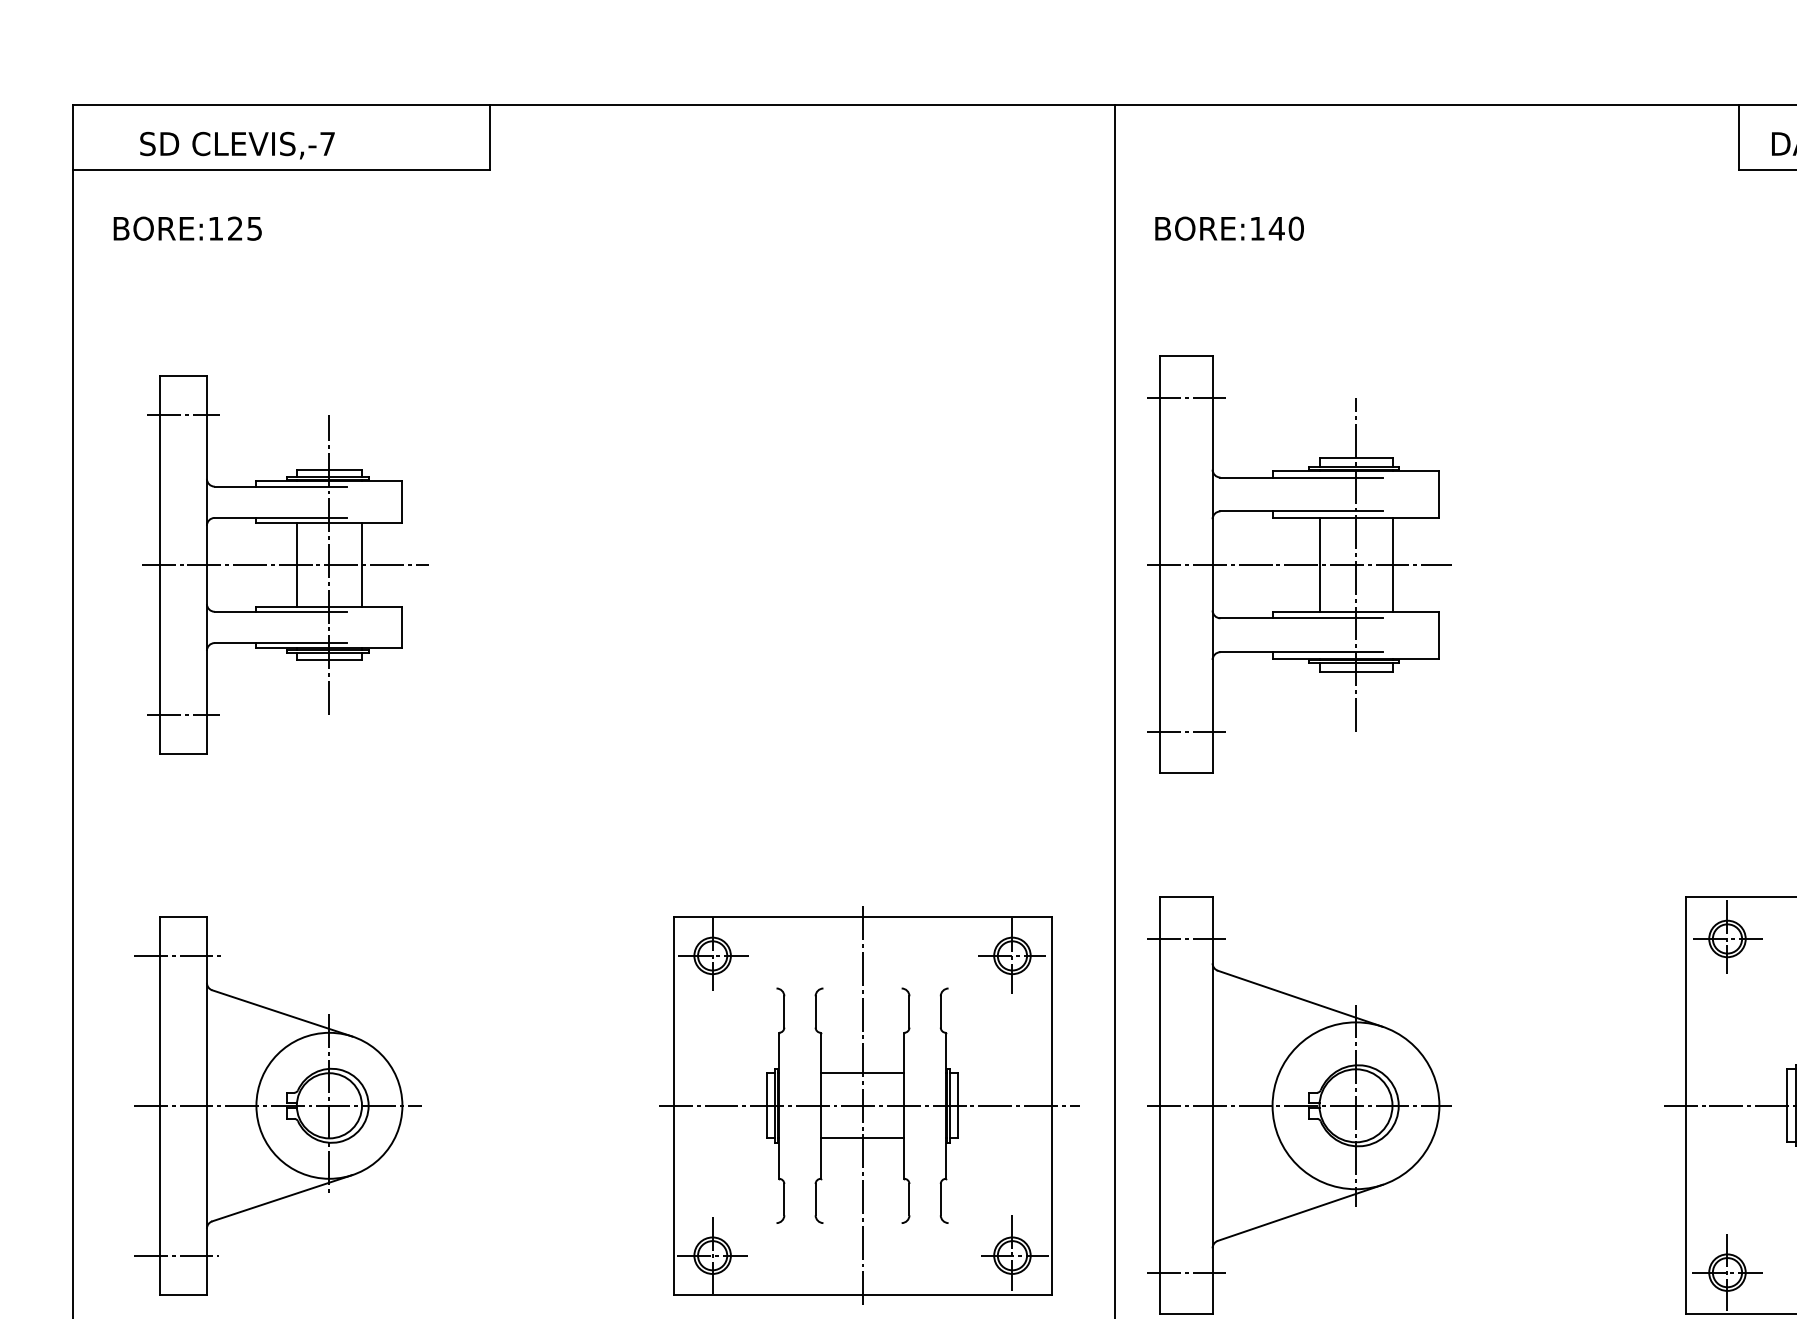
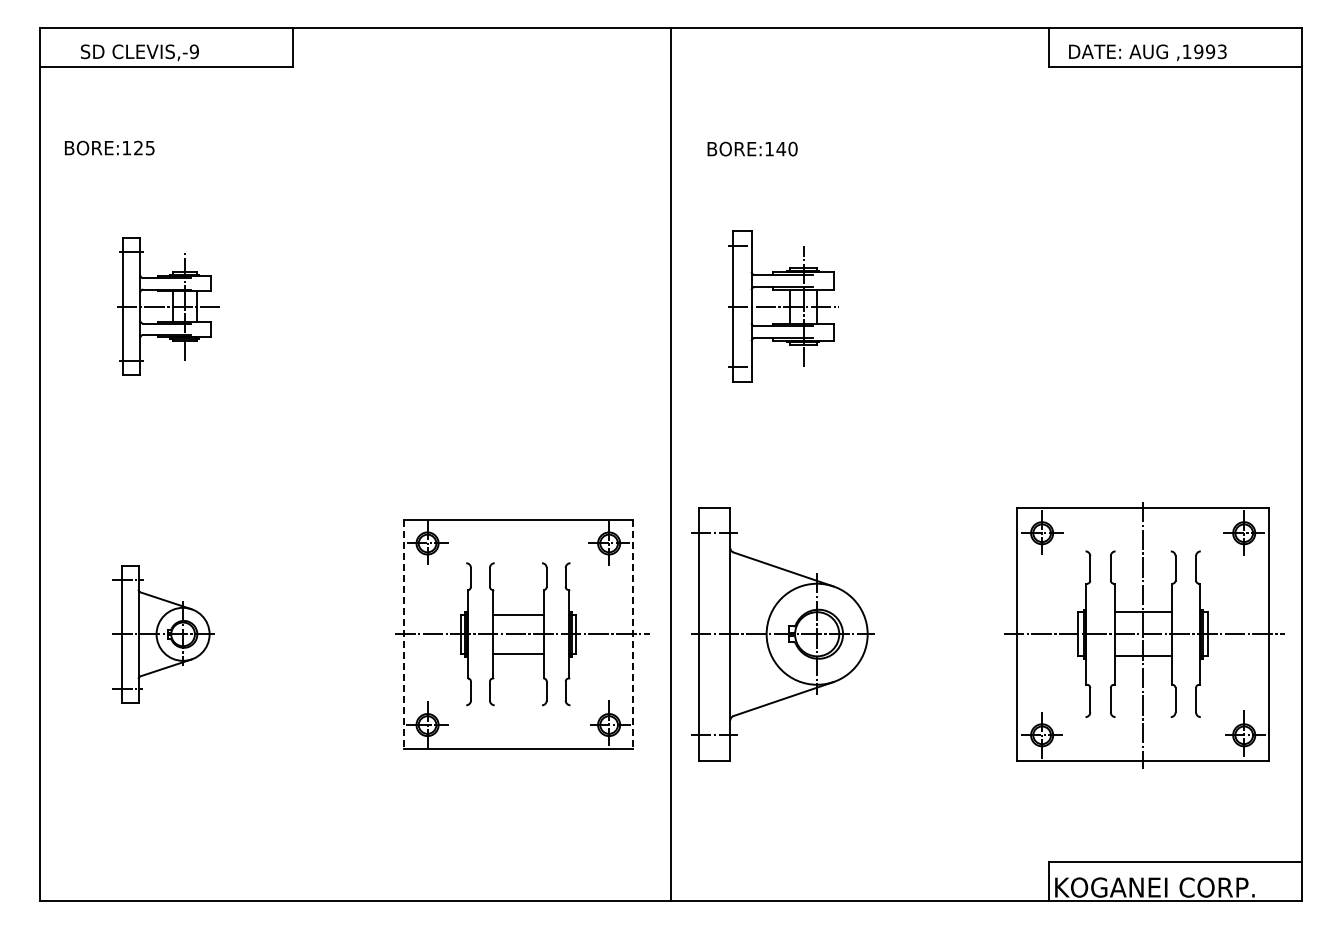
text: (326, 143) -> (193, 51), CLEVIS,-7 -> CLEVIS,-9
text: (187, 227) -> (109, 147), moved
text: (1229, 227) -> (752, 148), moved
part: (284, 564) -> (168, 306), size x0.6
part: (1300, 564) -> (783, 306), size x0.6
line: (862, 1104) -> (518, 633), removed
part: (278, 1106) -> (164, 634), size x0.6
line: (672, 1106) -> (403, 634), solid -> dashed
line: (1051, 1106) -> (632, 634), solid -> dashed

